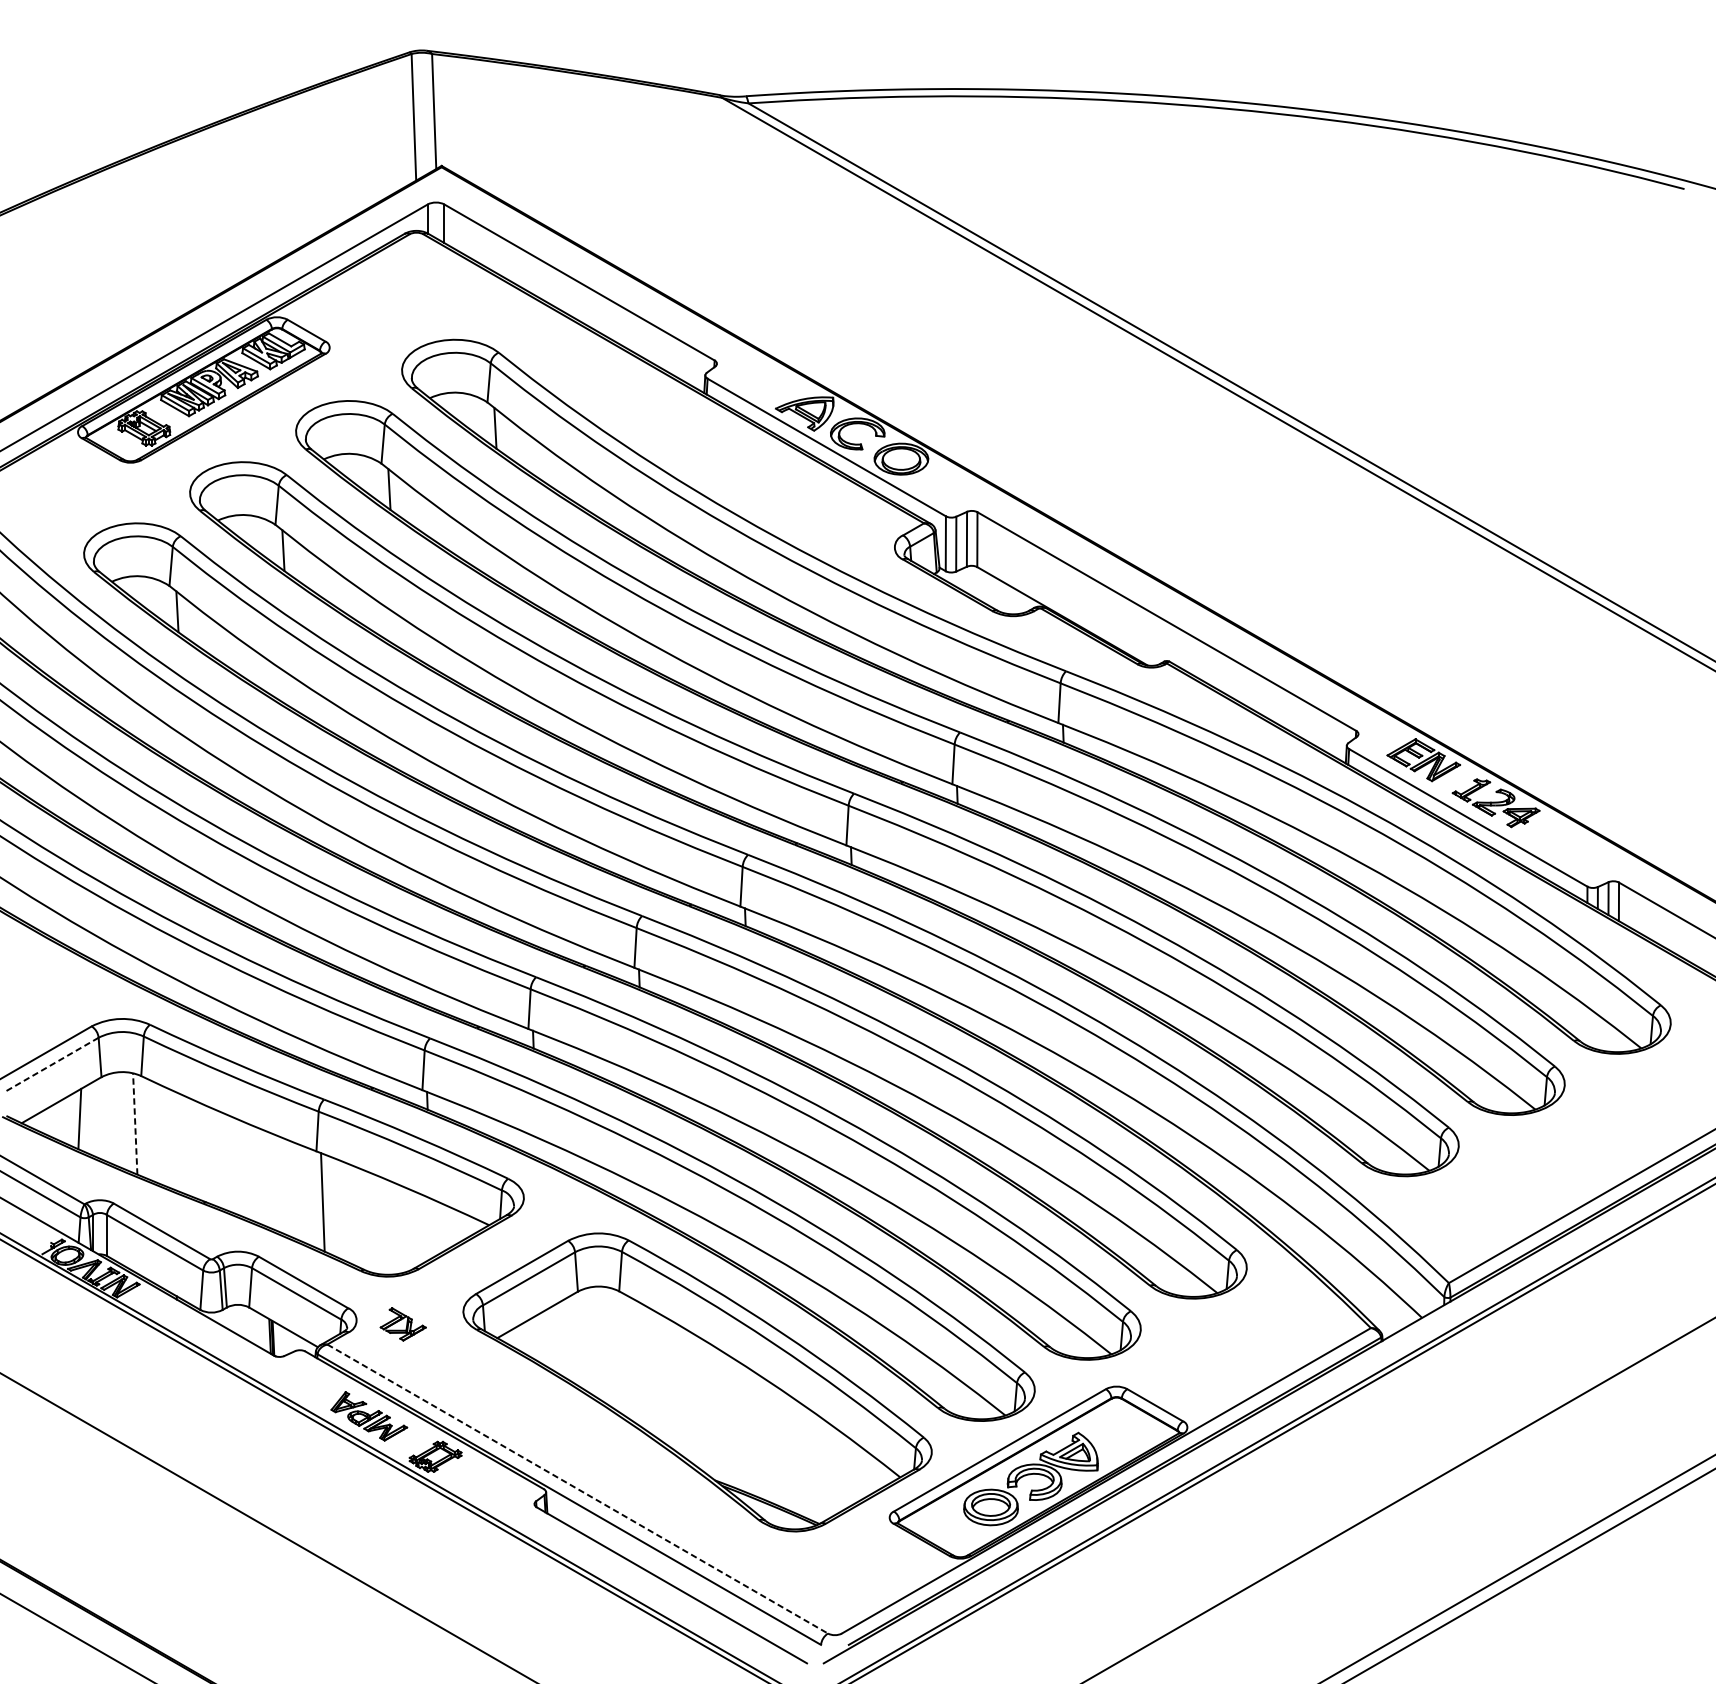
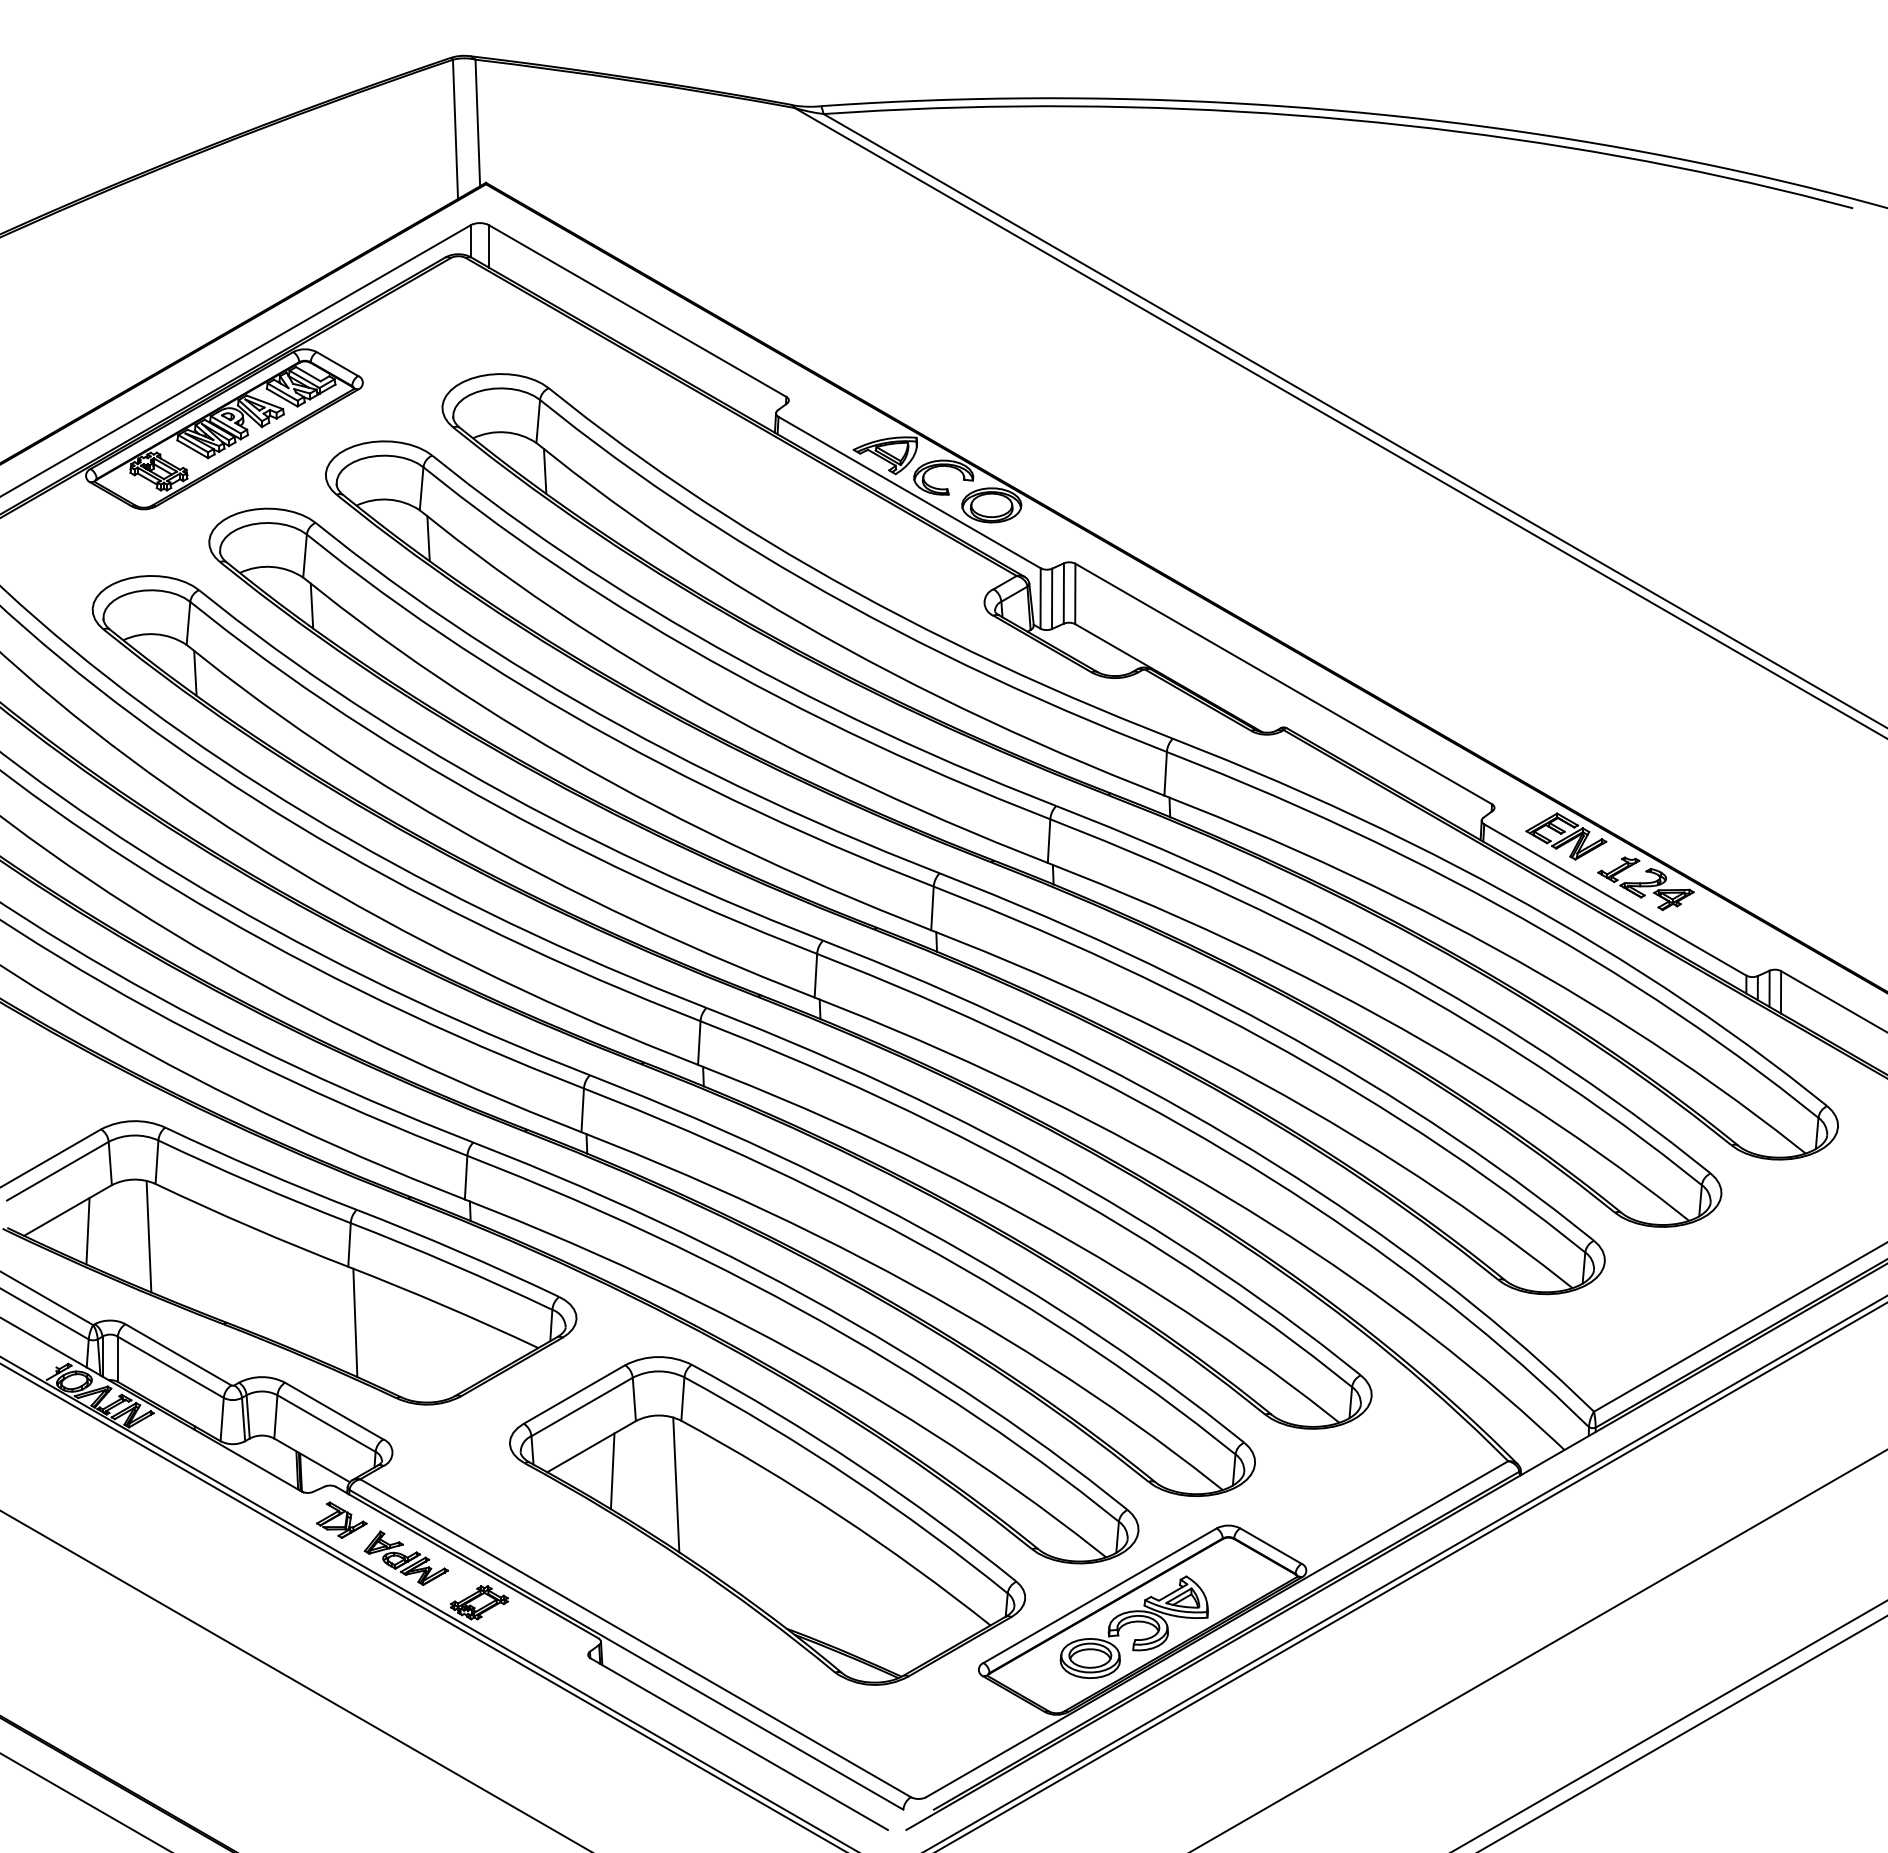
line: (52, 1064) -> (57, 1171), dashed -> solid
line: (134, 1123) -> (148, 1236), dashed -> solid
part: (402, 1323) -> (341, 1519), moved
line: (556, 1337) -> (612, 1471), added
line: (614, 1349) -> (676, 1484), added
line: (577, 1489) -> (635, 1638), dashed -> solid

